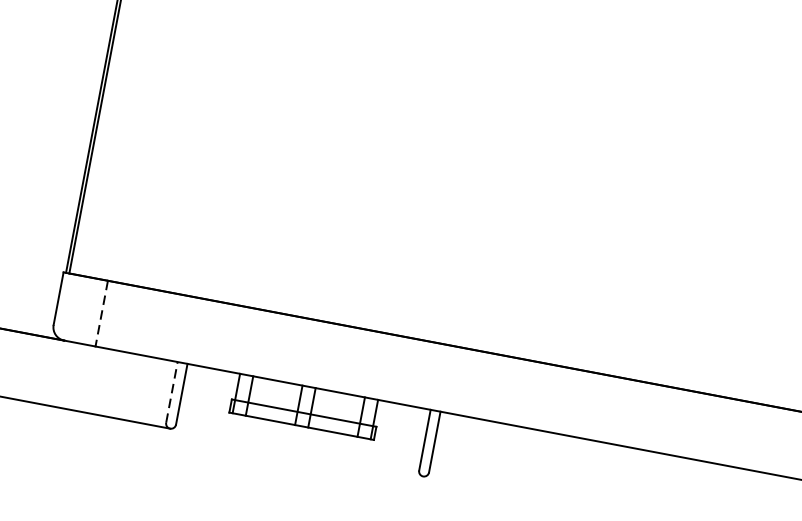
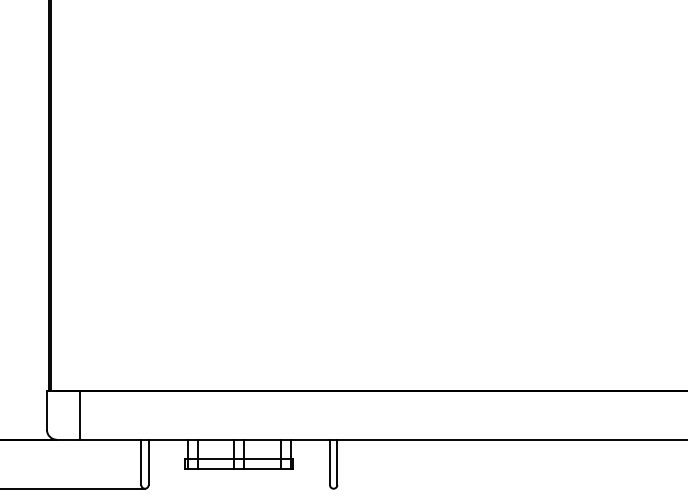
line: (102, 314) -> (80, 415), dashed -> solid
line: (172, 392) -> (141, 462), dashed -> solid

